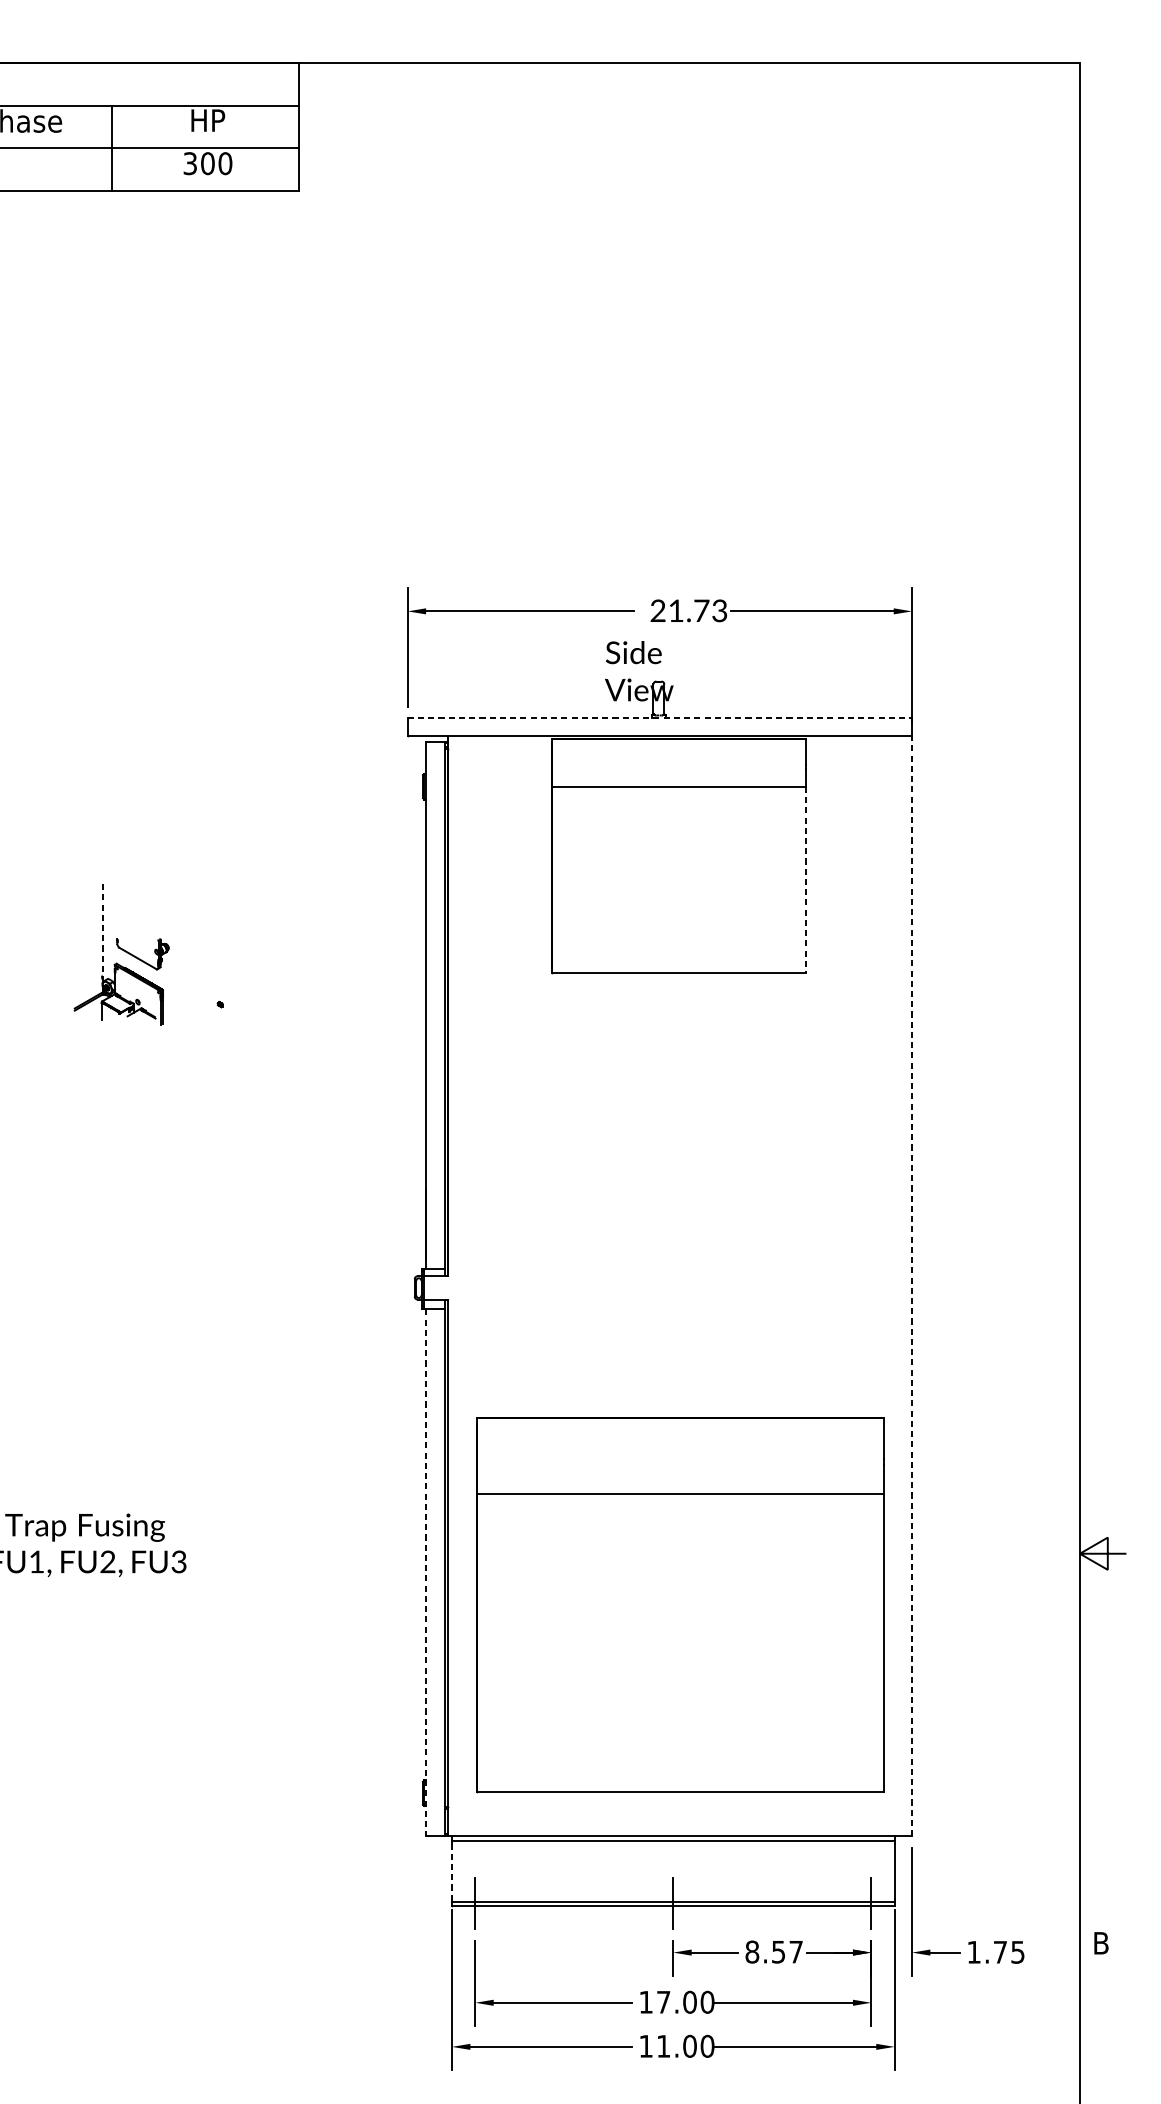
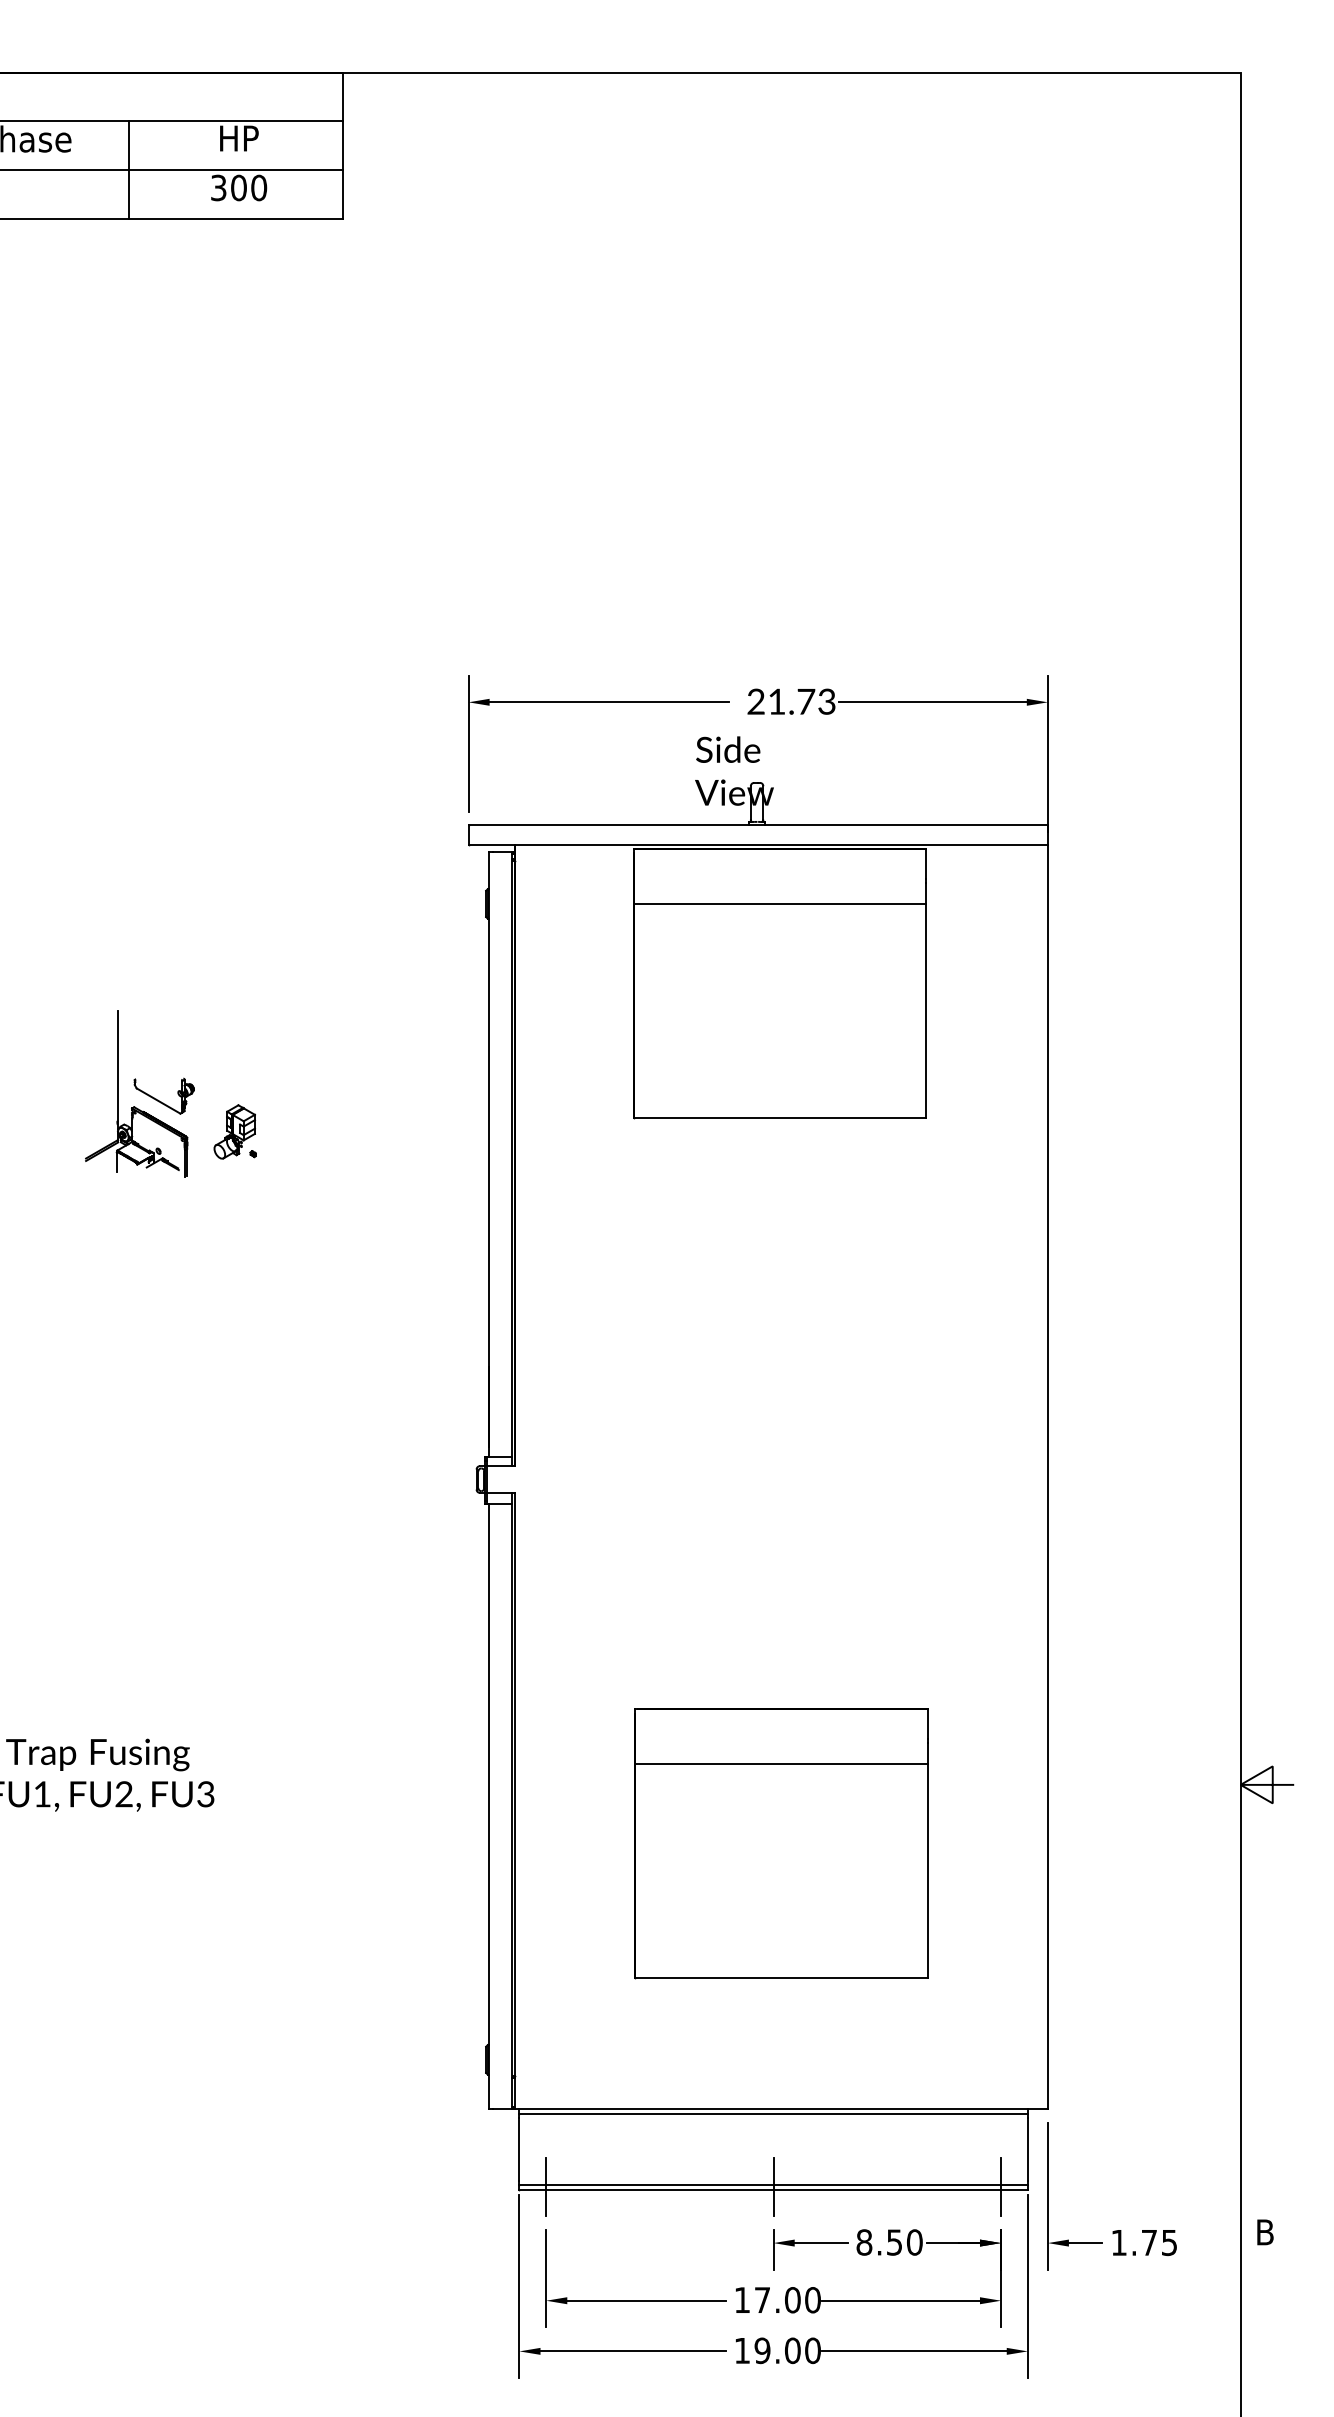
line: (660, 718) -> (758, 825), dashed -> solid
line: (806, 879) -> (926, 1010), dashed -> solid
line: (102, 931) -> (117, 1069), dashed -> solid
part: (204, 984) -> (234, 1131), added
line: (911, 1285) -> (1047, 1476), dashed -> solid
line: (425, 1572) -> (489, 1806), dashed -> solid
part: (680, 1604) -> (781, 1843), size x0.62
line: (452, 1871) -> (519, 2149), dashed -> solid
text: (795, 1952) -> (914, 2242), 8.57 -> 8.50
text: (663, 2046) -> (762, 2350), 11.00 -> 19.00

